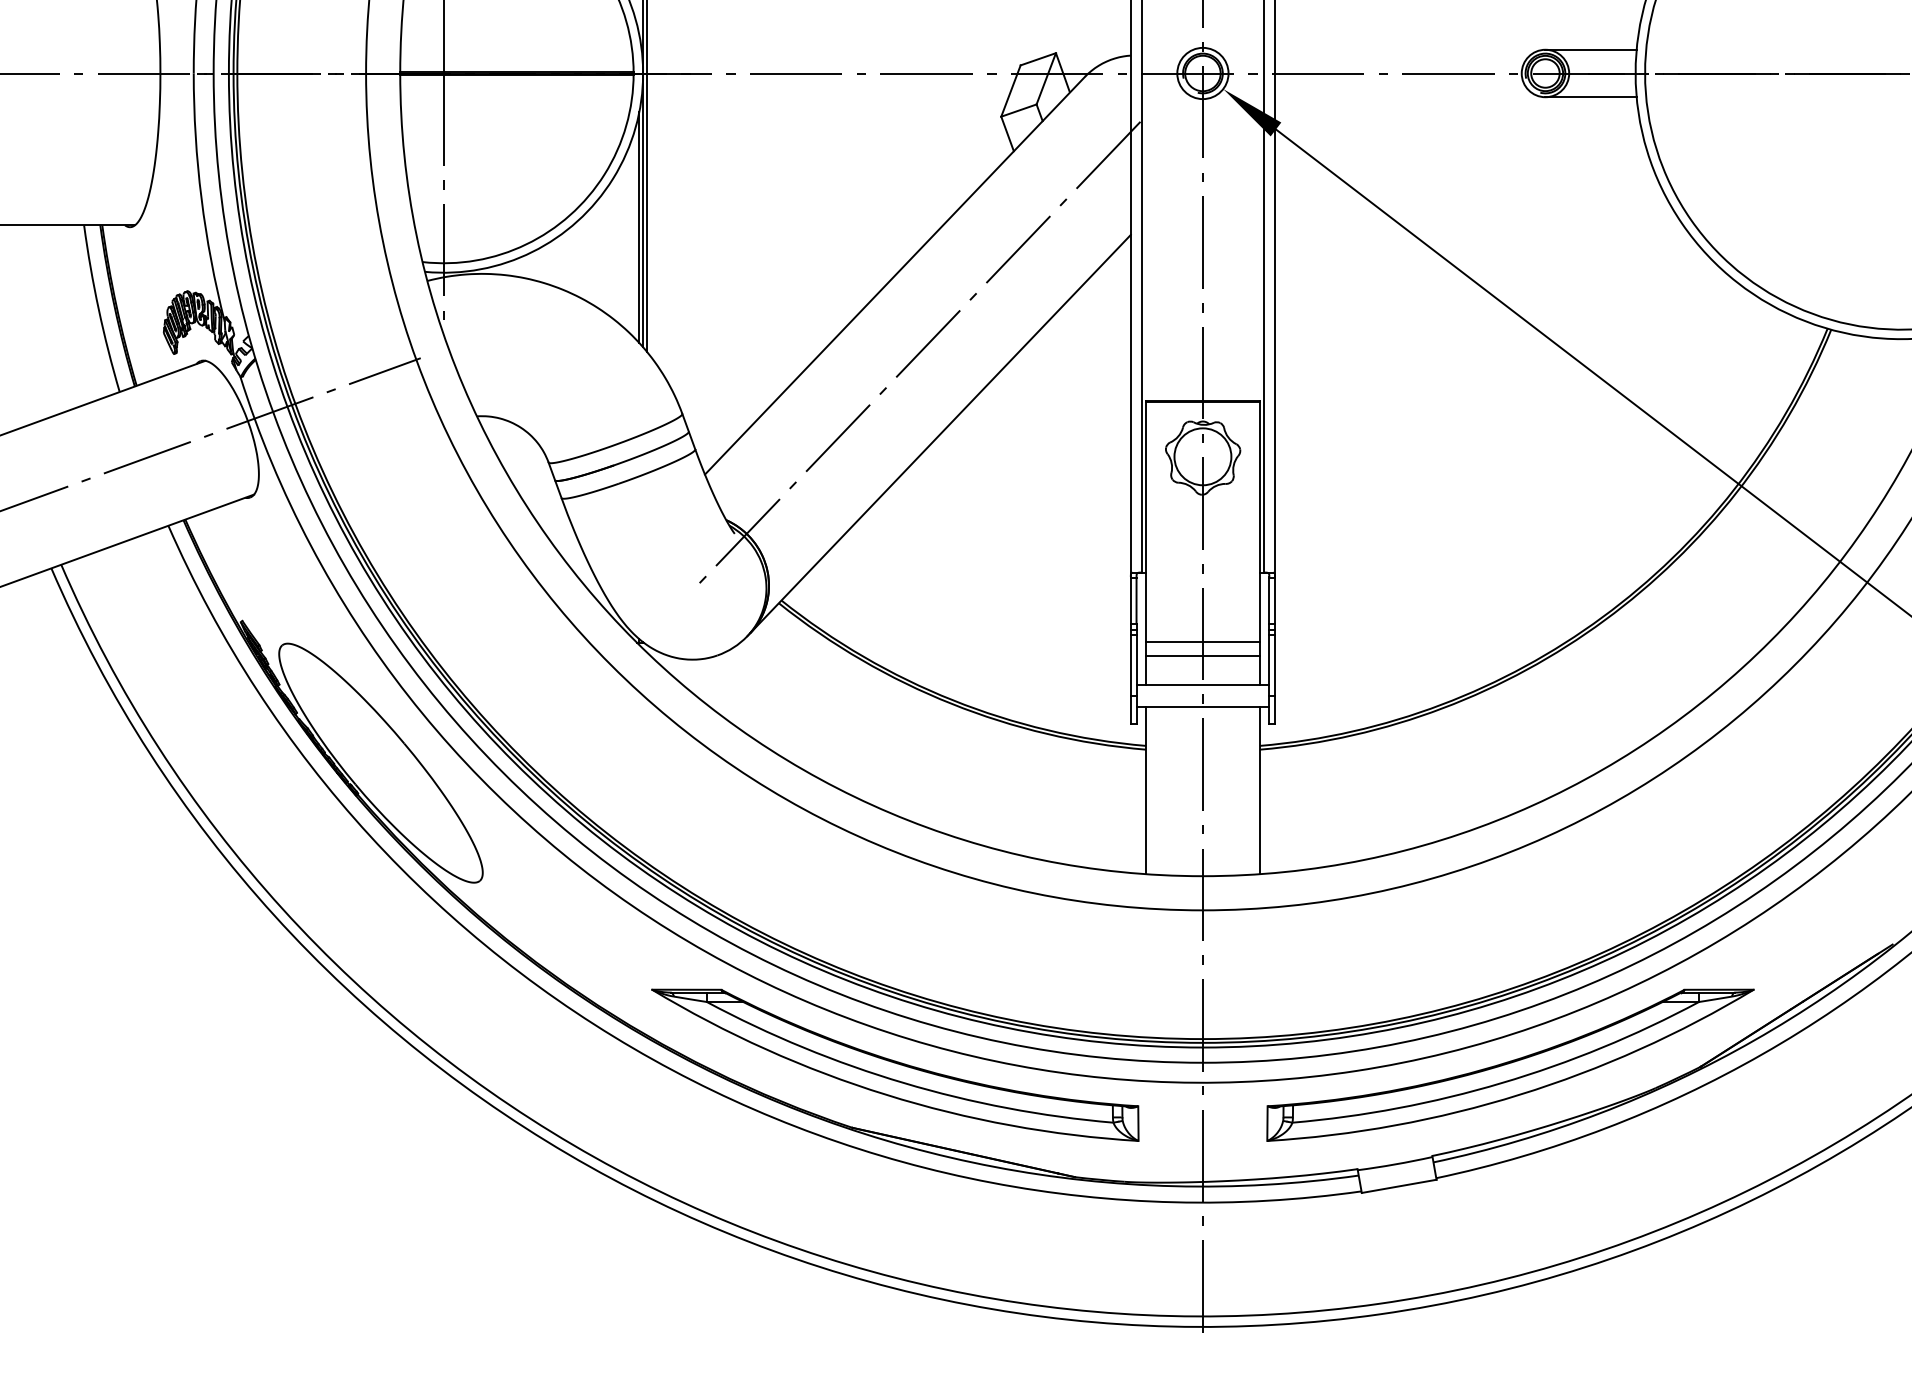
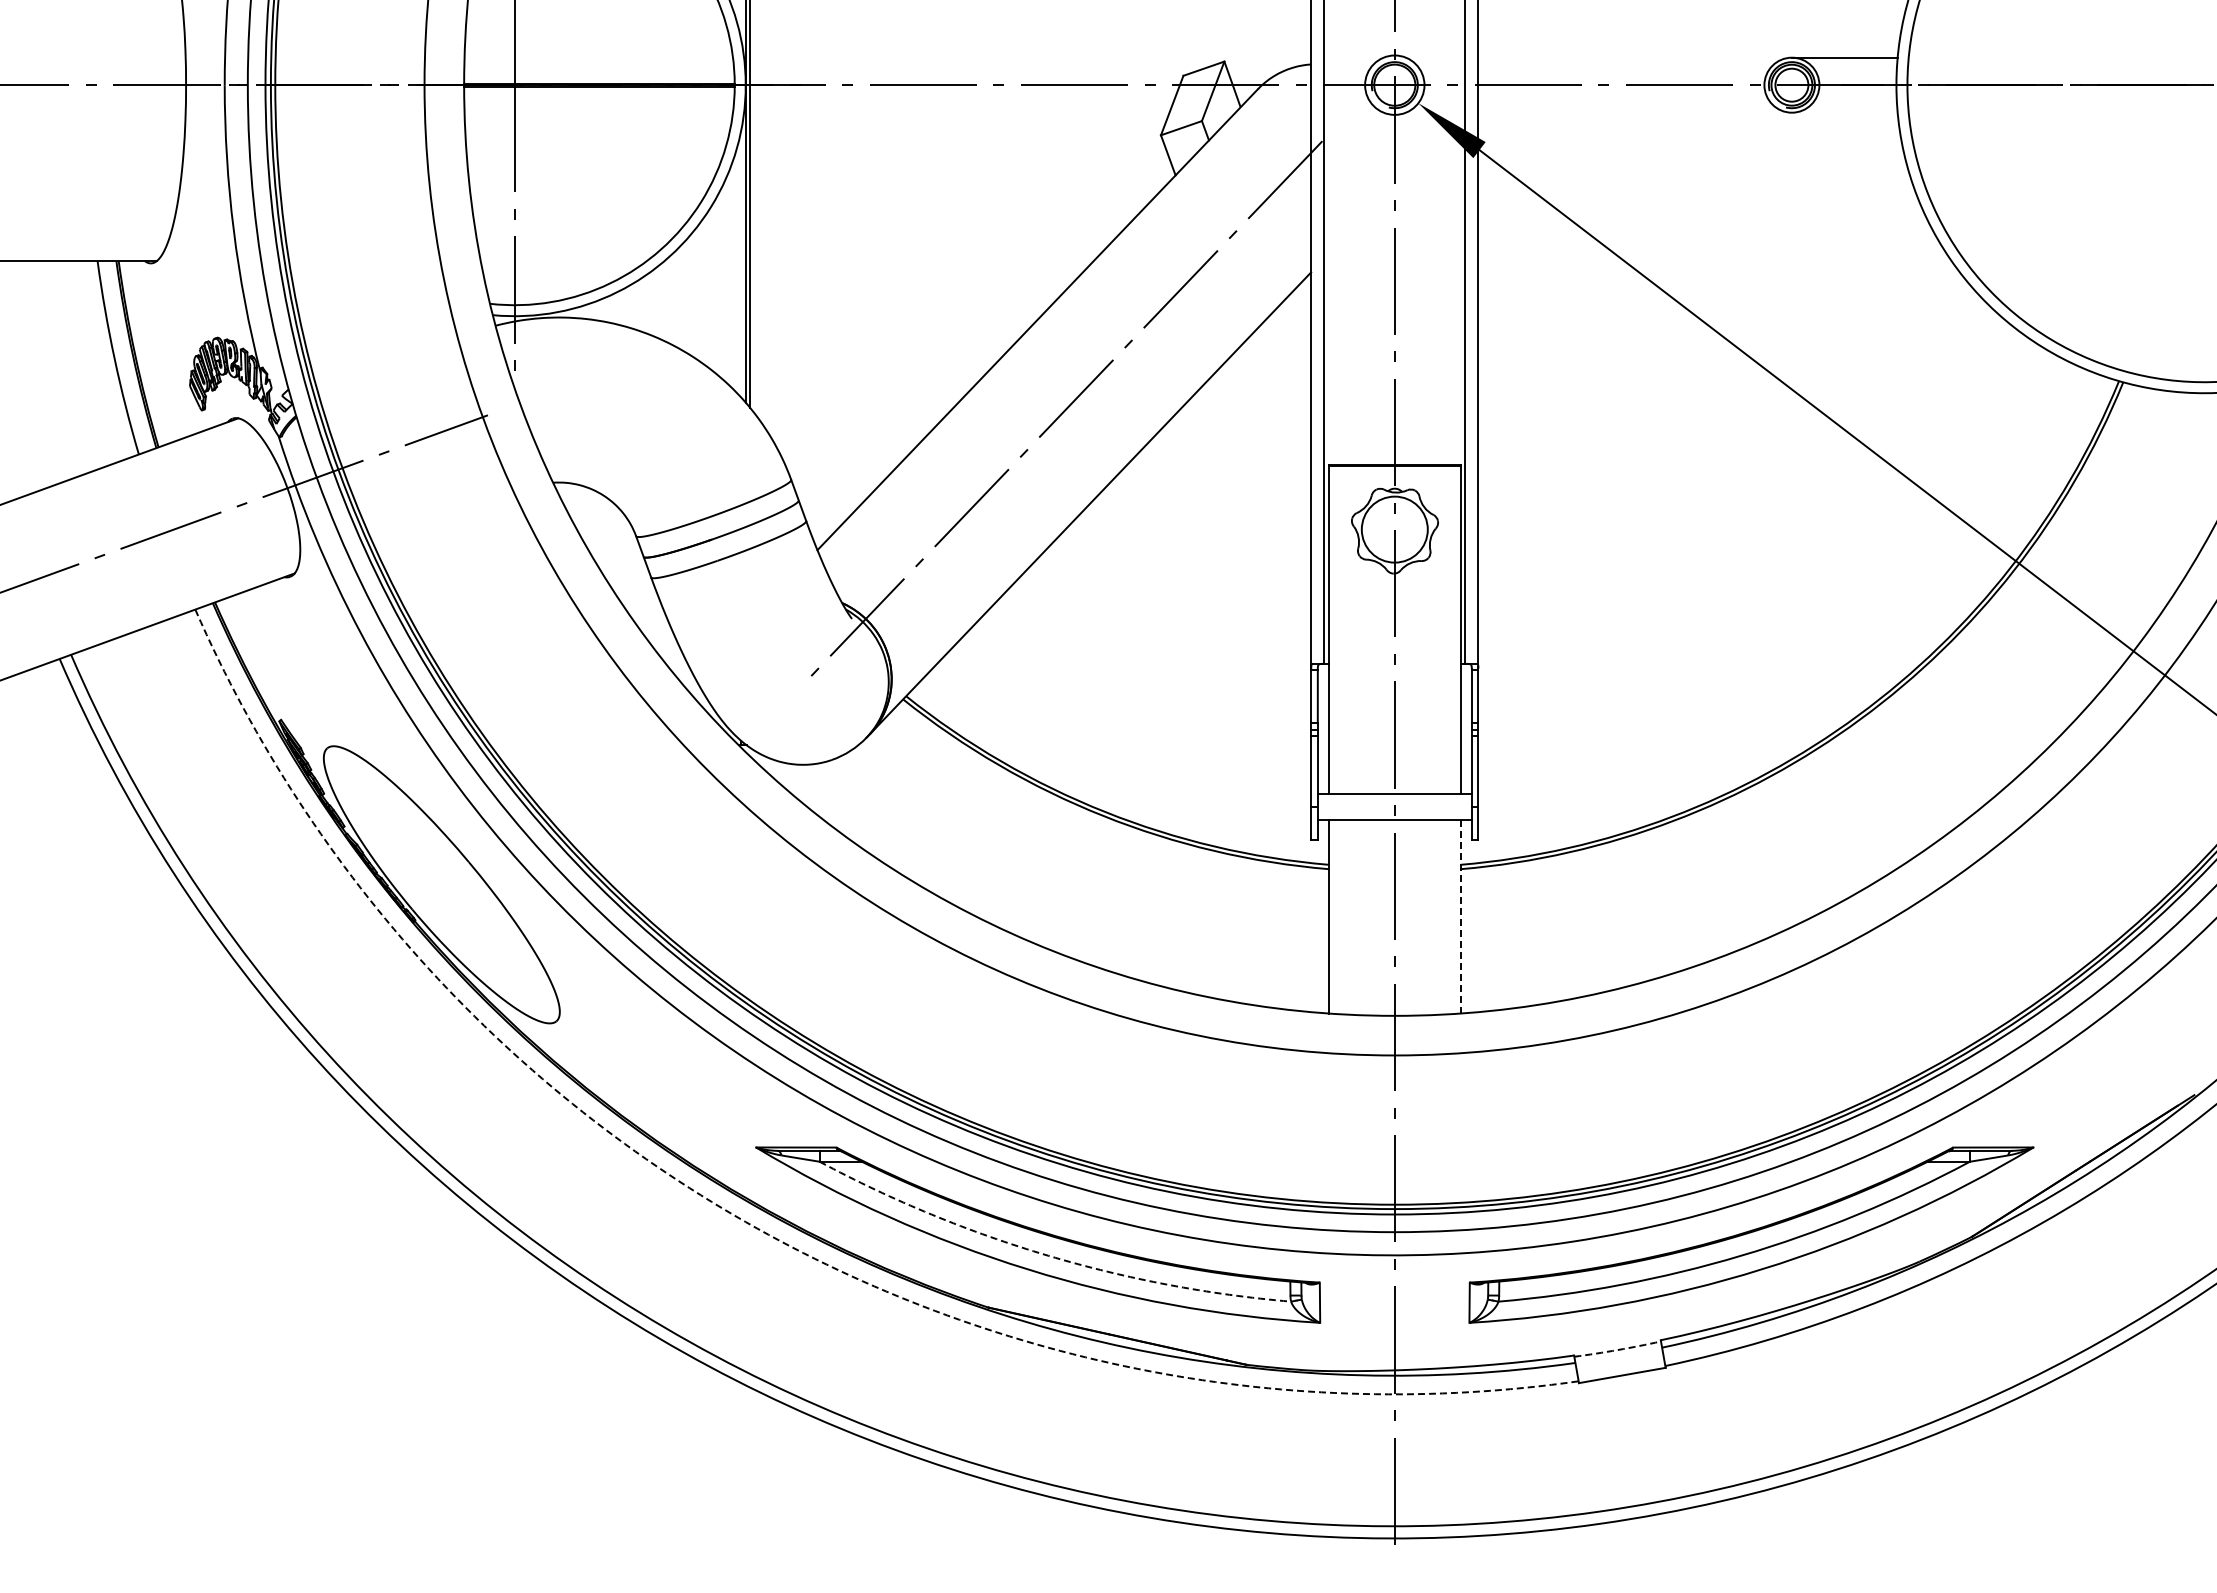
line: (1590, 97) -> (1844, 112), removed
line: (639, 227) -> (741, 263), removed
line: (1202, 642) -> (1394, 744), removed
line: (1202, 655) -> (1394, 760), removed
line: (1259, 790) -> (1460, 916), solid -> dashed
arc: (653, 1059) -> (757, 1228), solid -> dashed
arc: (904, 1082) -> (1048, 1255), solid -> dashed
arc: (1395, 1164) -> (1617, 1350), solid -> dashed

